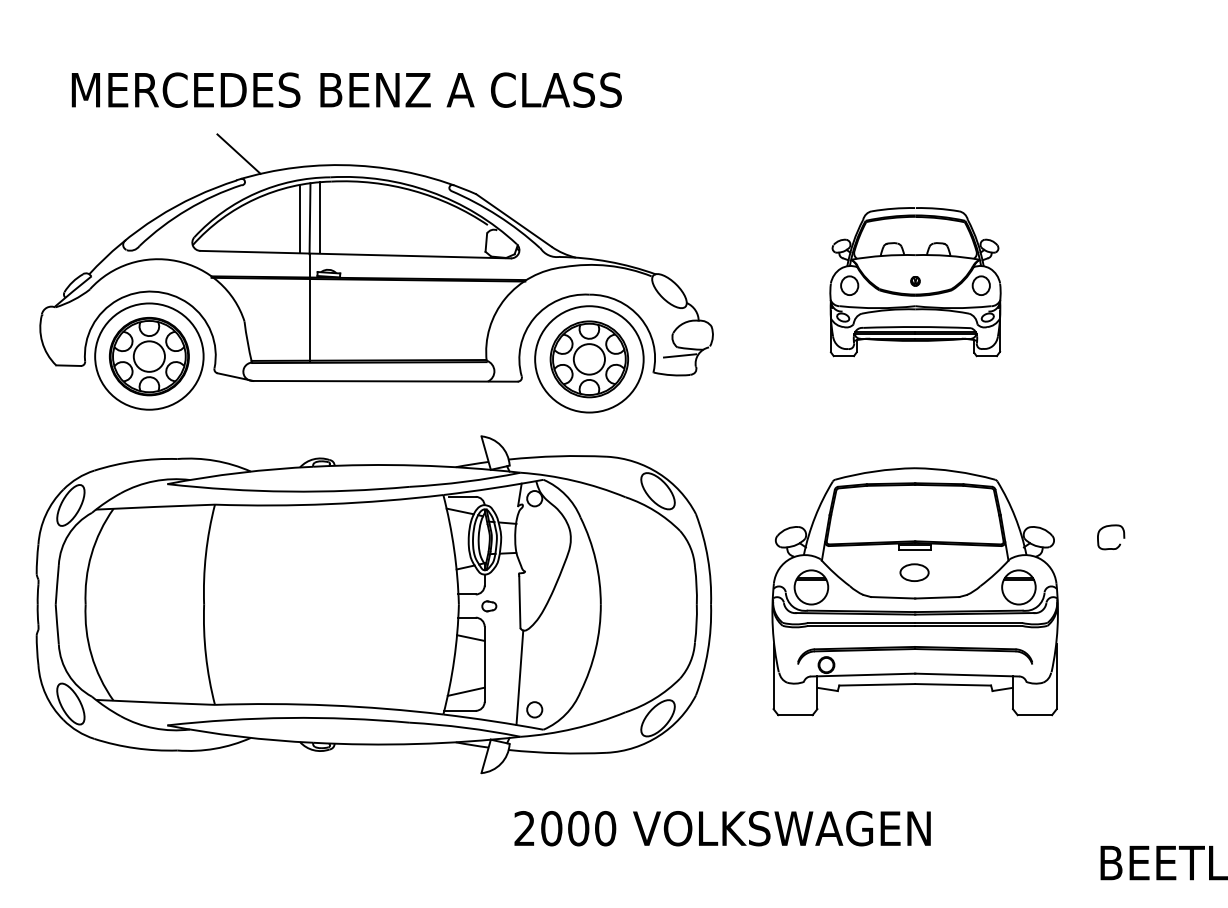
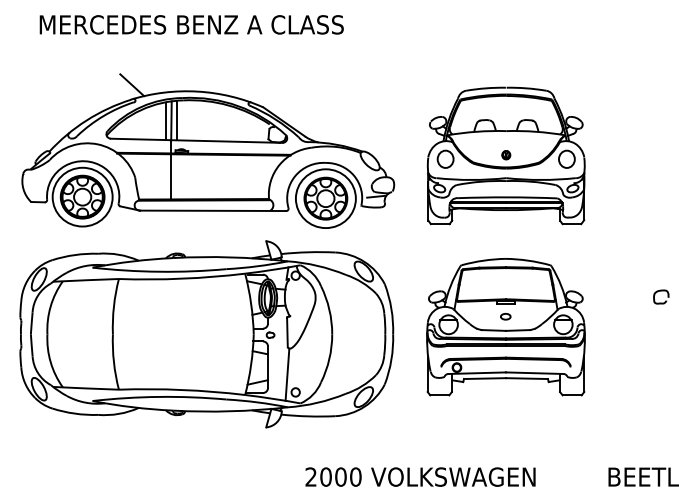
text: (346, 89) -> (191, 24), moved
part: (914, 281) -> (505, 155), size x1.67
curve: (1111, 527) -> (661, 291), moved
part: (914, 572) -> (505, 316), size x0.62
text: (722, 827) -> (420, 476), moved

